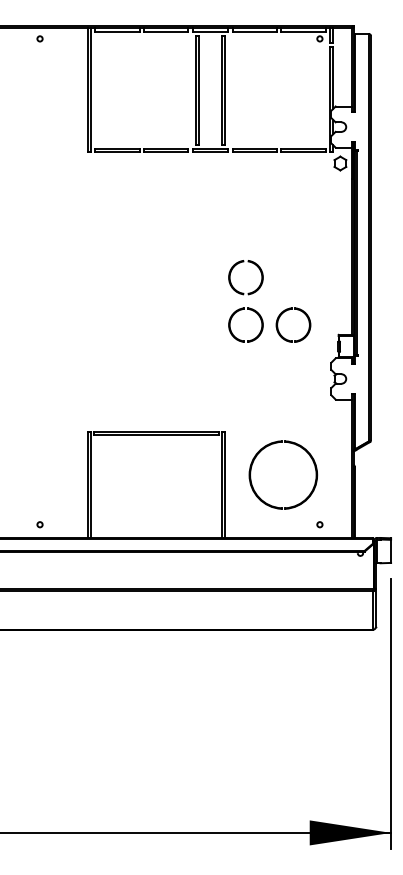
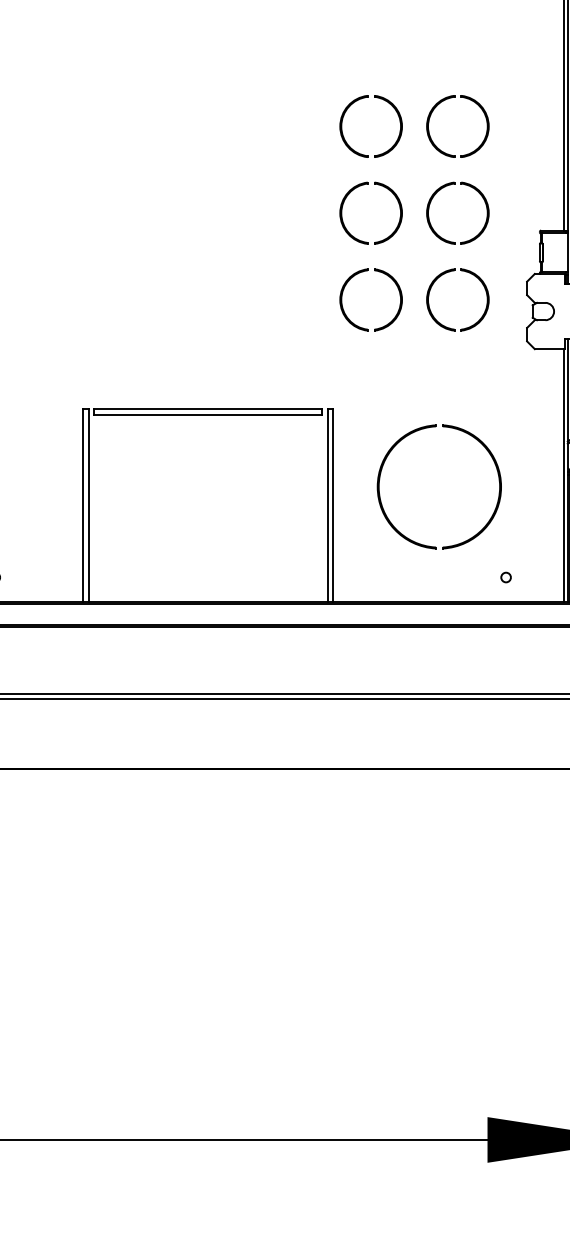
part: (284, 265) -> (441, 104), added
part: (288, 358) -> (448, 274), added
part: (231, 368) -> (344, 292), added

